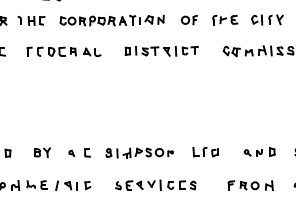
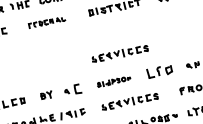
part: (63, 51) -> (46, 22), size x0.7
part: (155, 115) -> (119, 53), added
part: (87, 152) -> (77, 88), size x1.6
part: (139, 152) -> (113, 81), size x0.7
part: (205, 152) -> (159, 71), size x1.4

